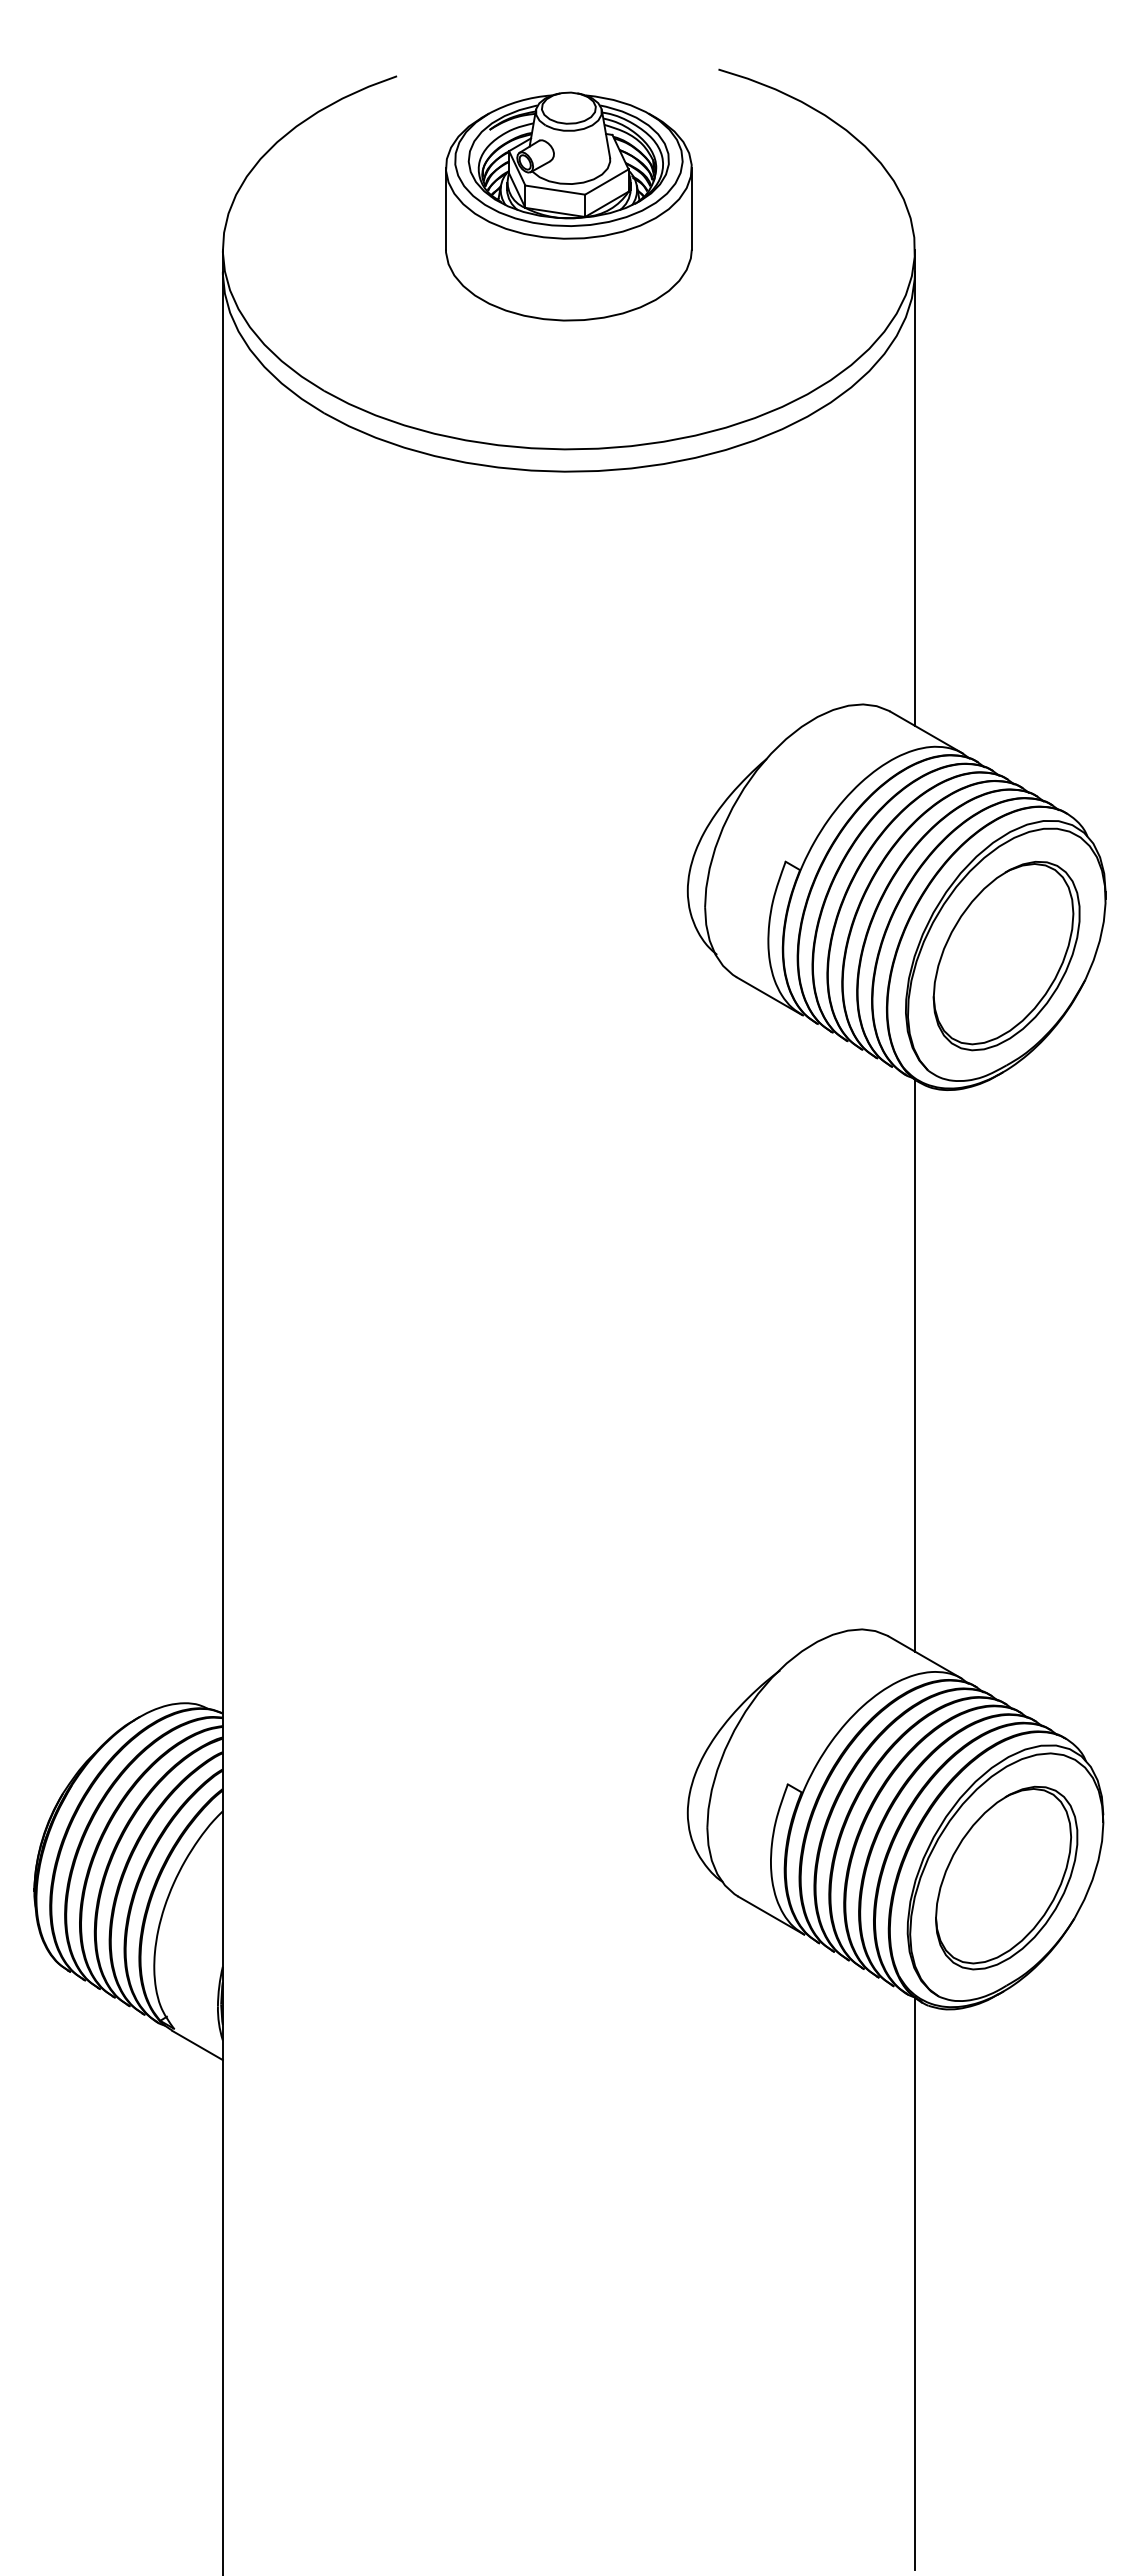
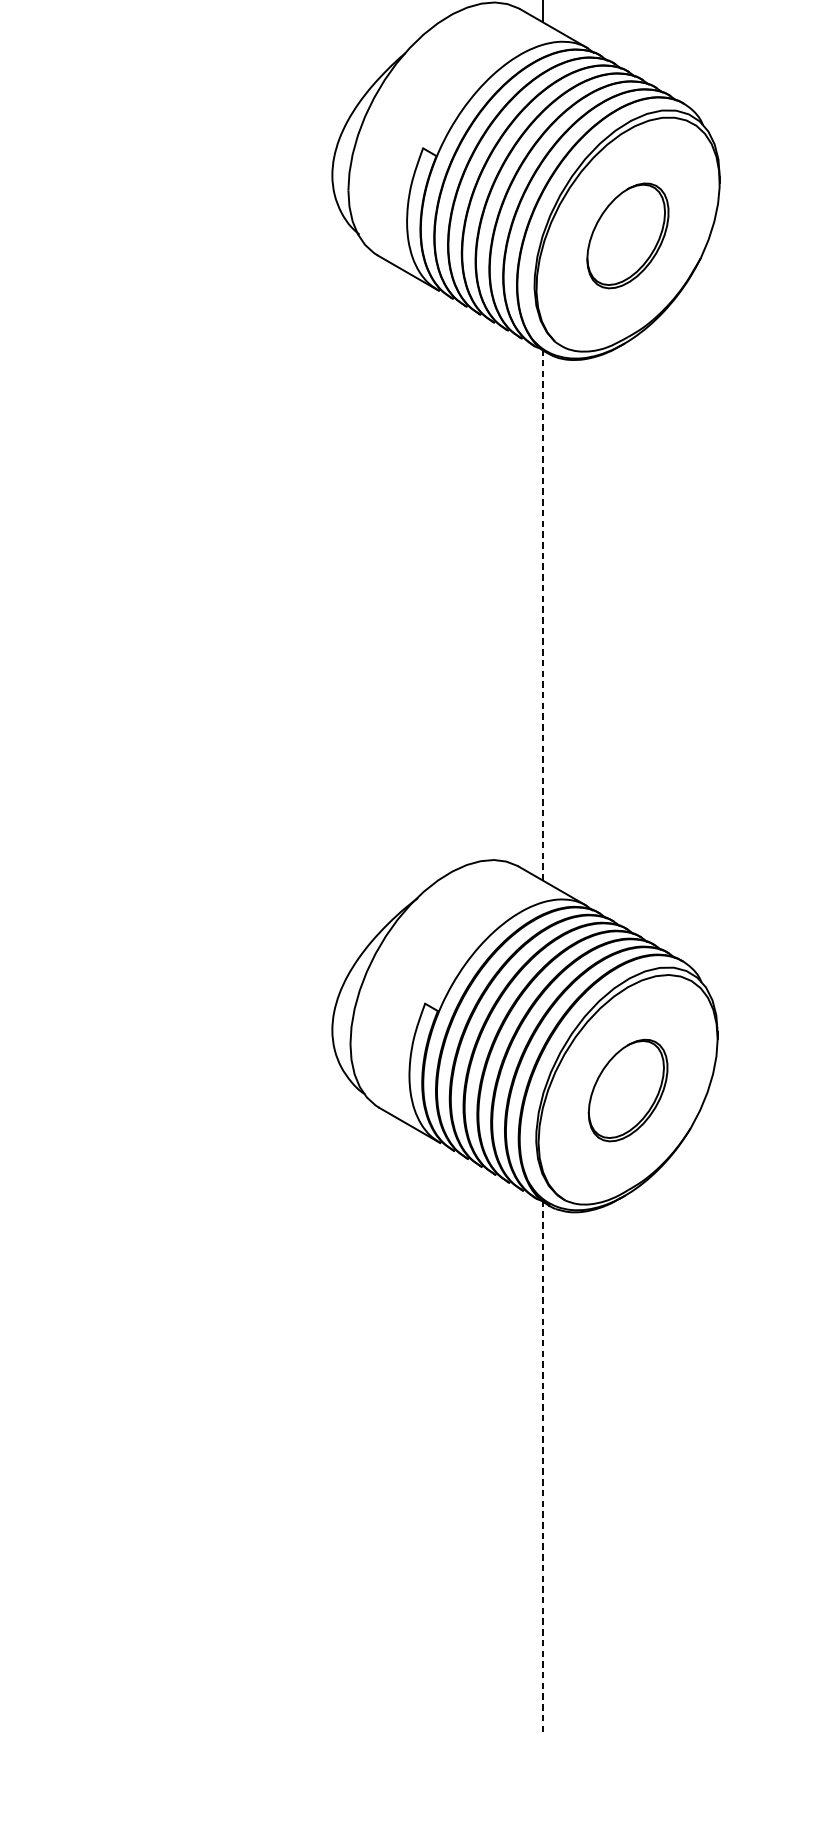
part: (1006, 956) -> (627, 236), size x0.6
line: (914, 1365) -> (542, 615), solid -> dashed
part: (1006, 1877) -> (627, 1090), size x0.6
line: (914, 2283) -> (542, 1466), solid -> dashed

